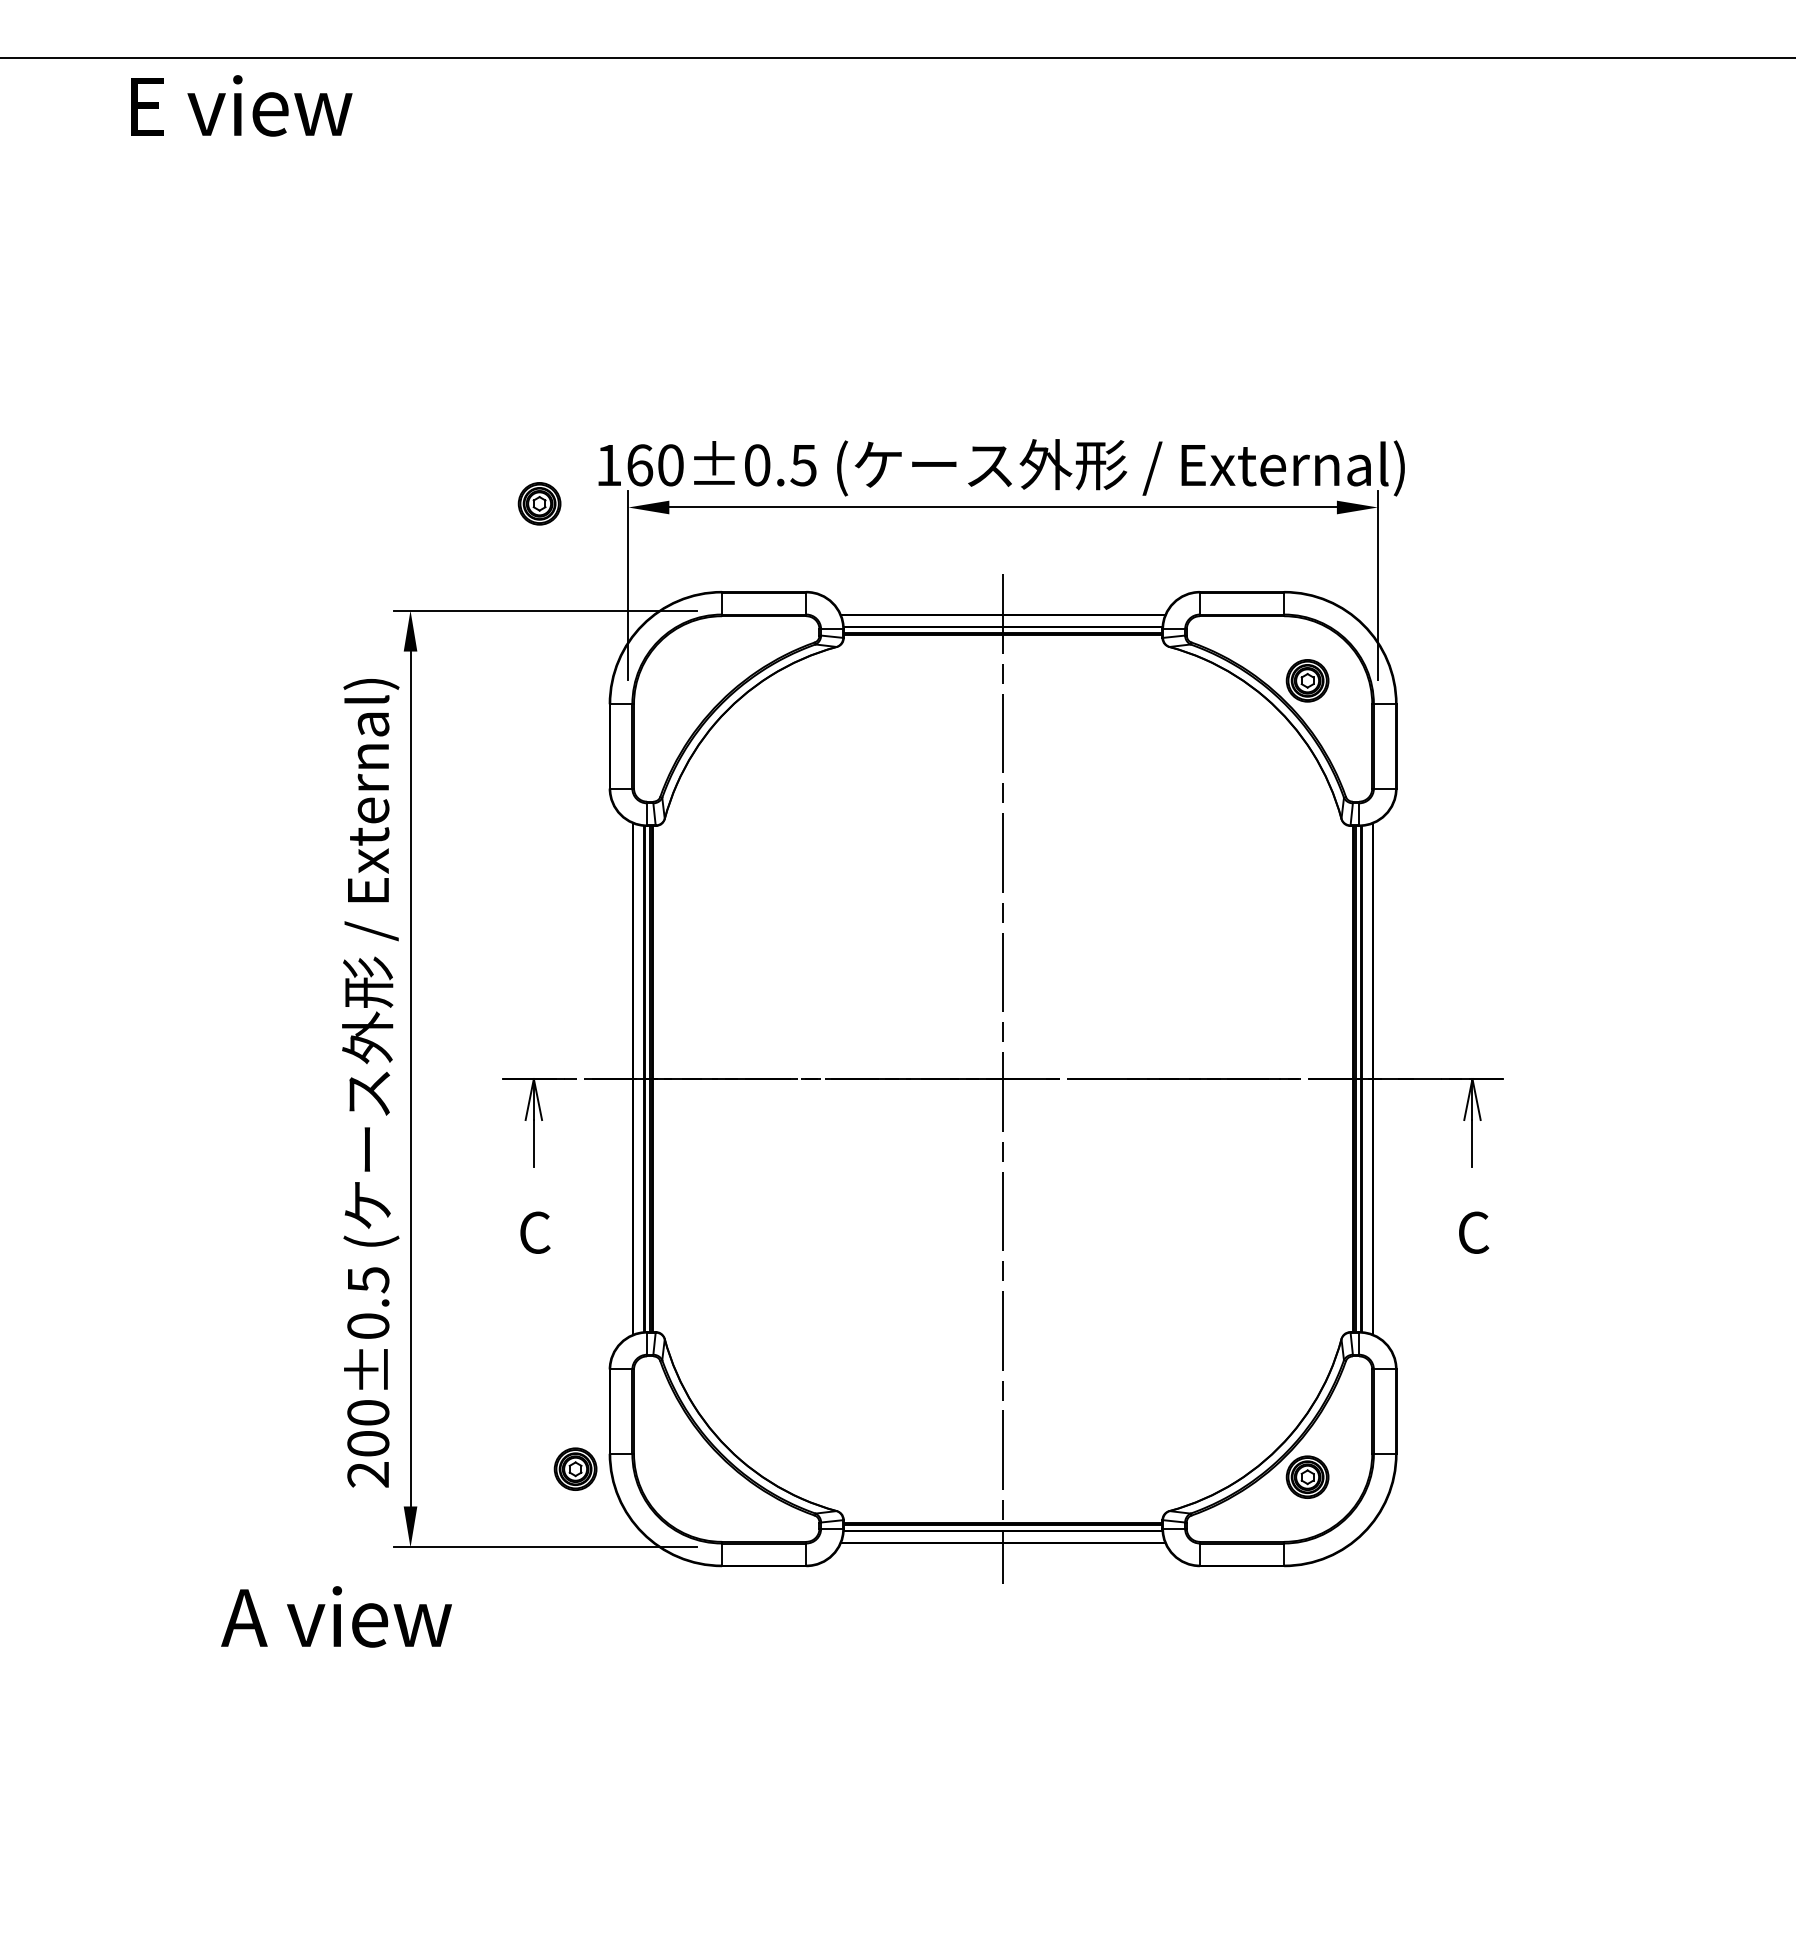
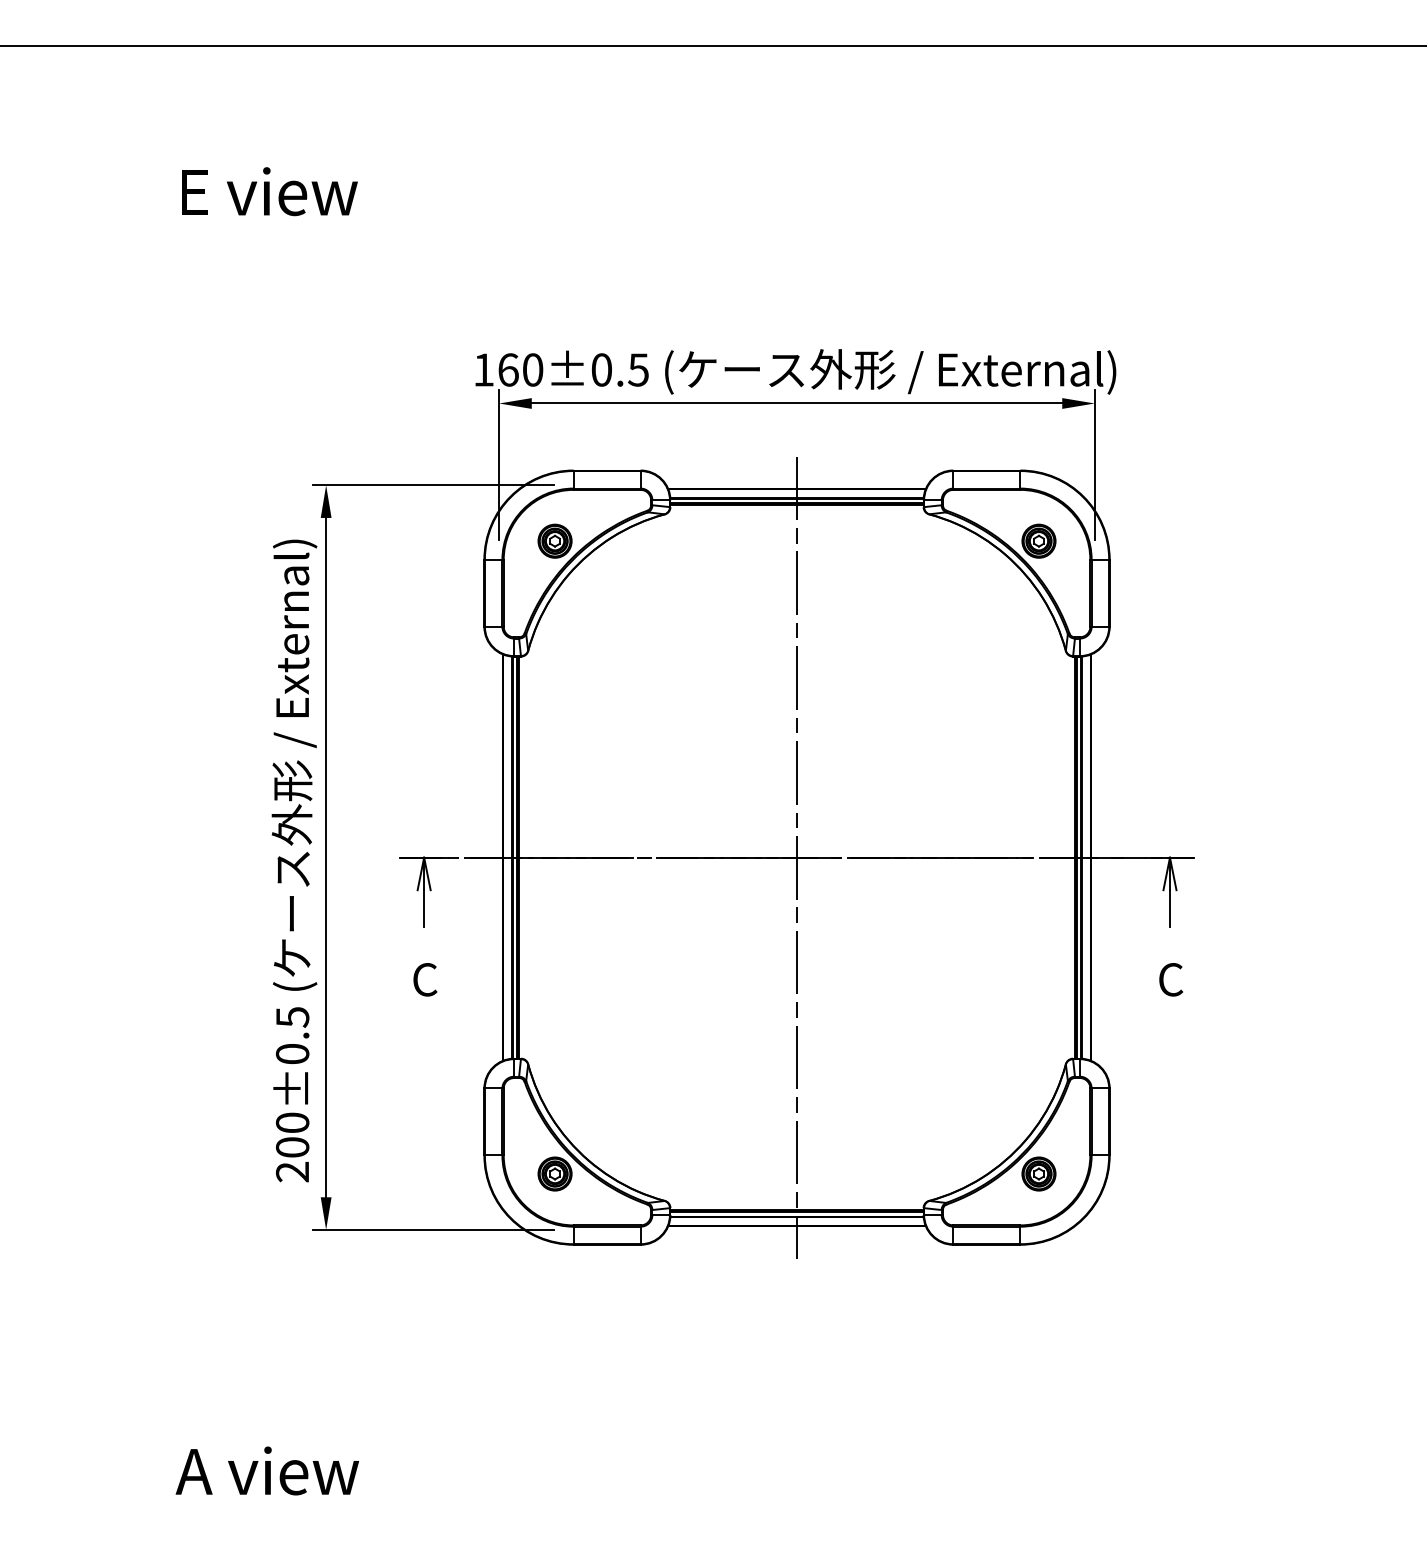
text: (241, 105) -> (269, 191), moved
part: (539, 503) -> (554, 540), moved
part: (575, 1468) -> (554, 1173), moved
text: (336, 1616) -> (267, 1470), moved

